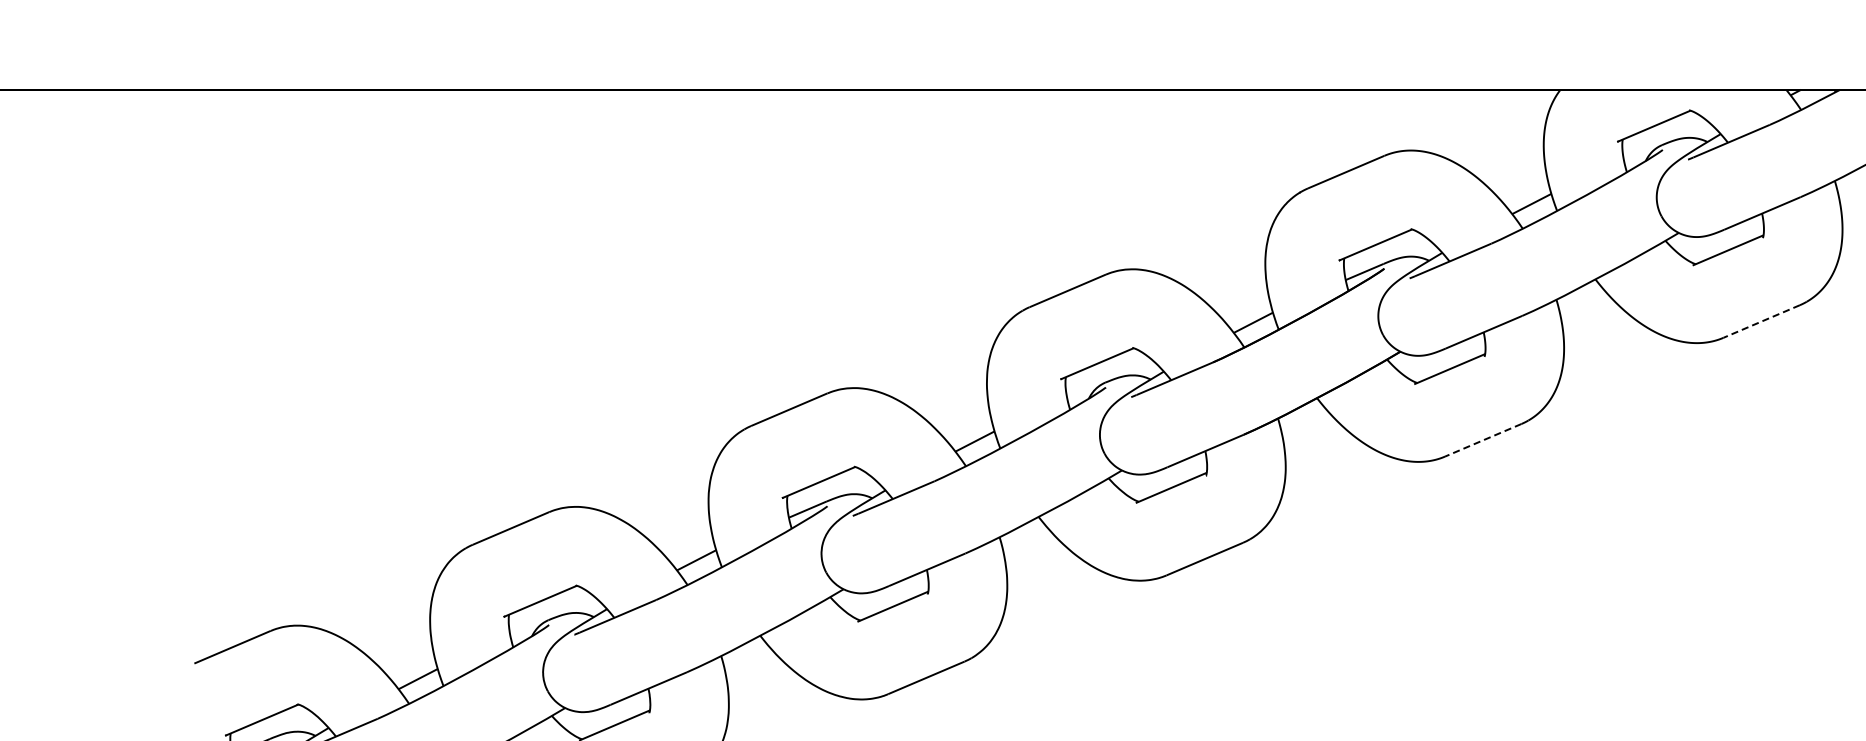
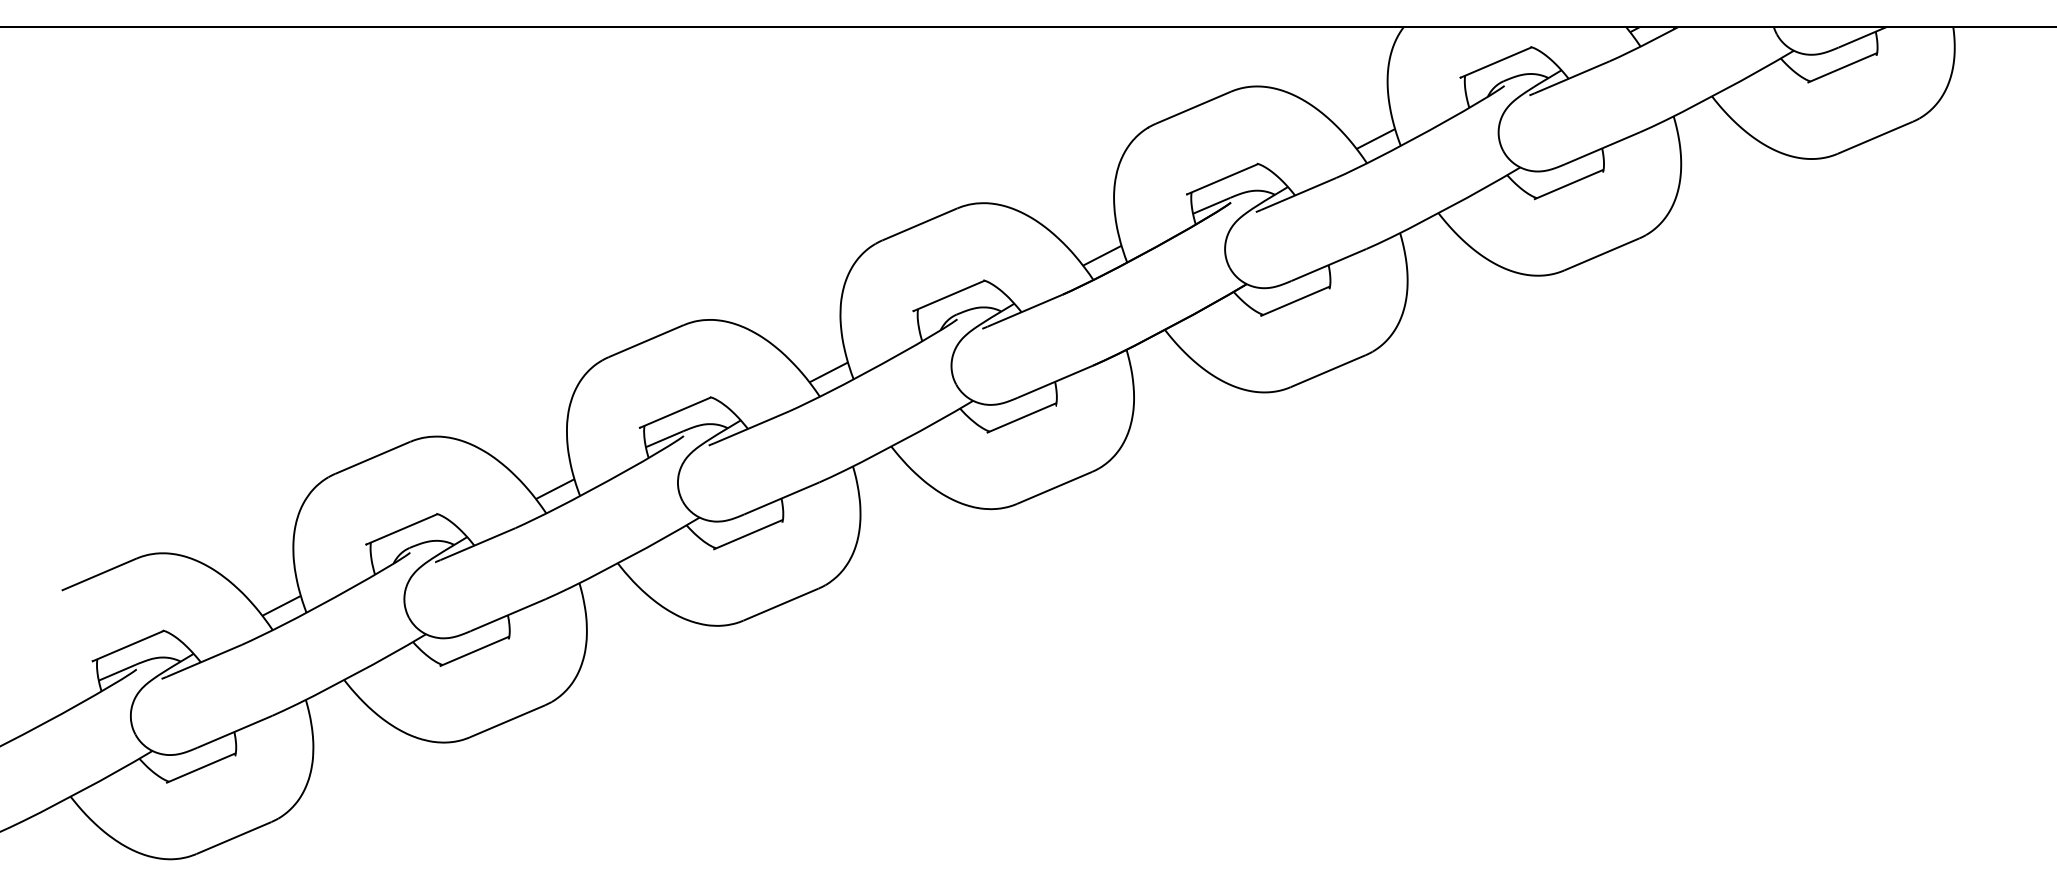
line: (1761, 321) -> (1601, 254), dashed -> solid
line: (1483, 440) -> (1328, 371), dashed -> solid

